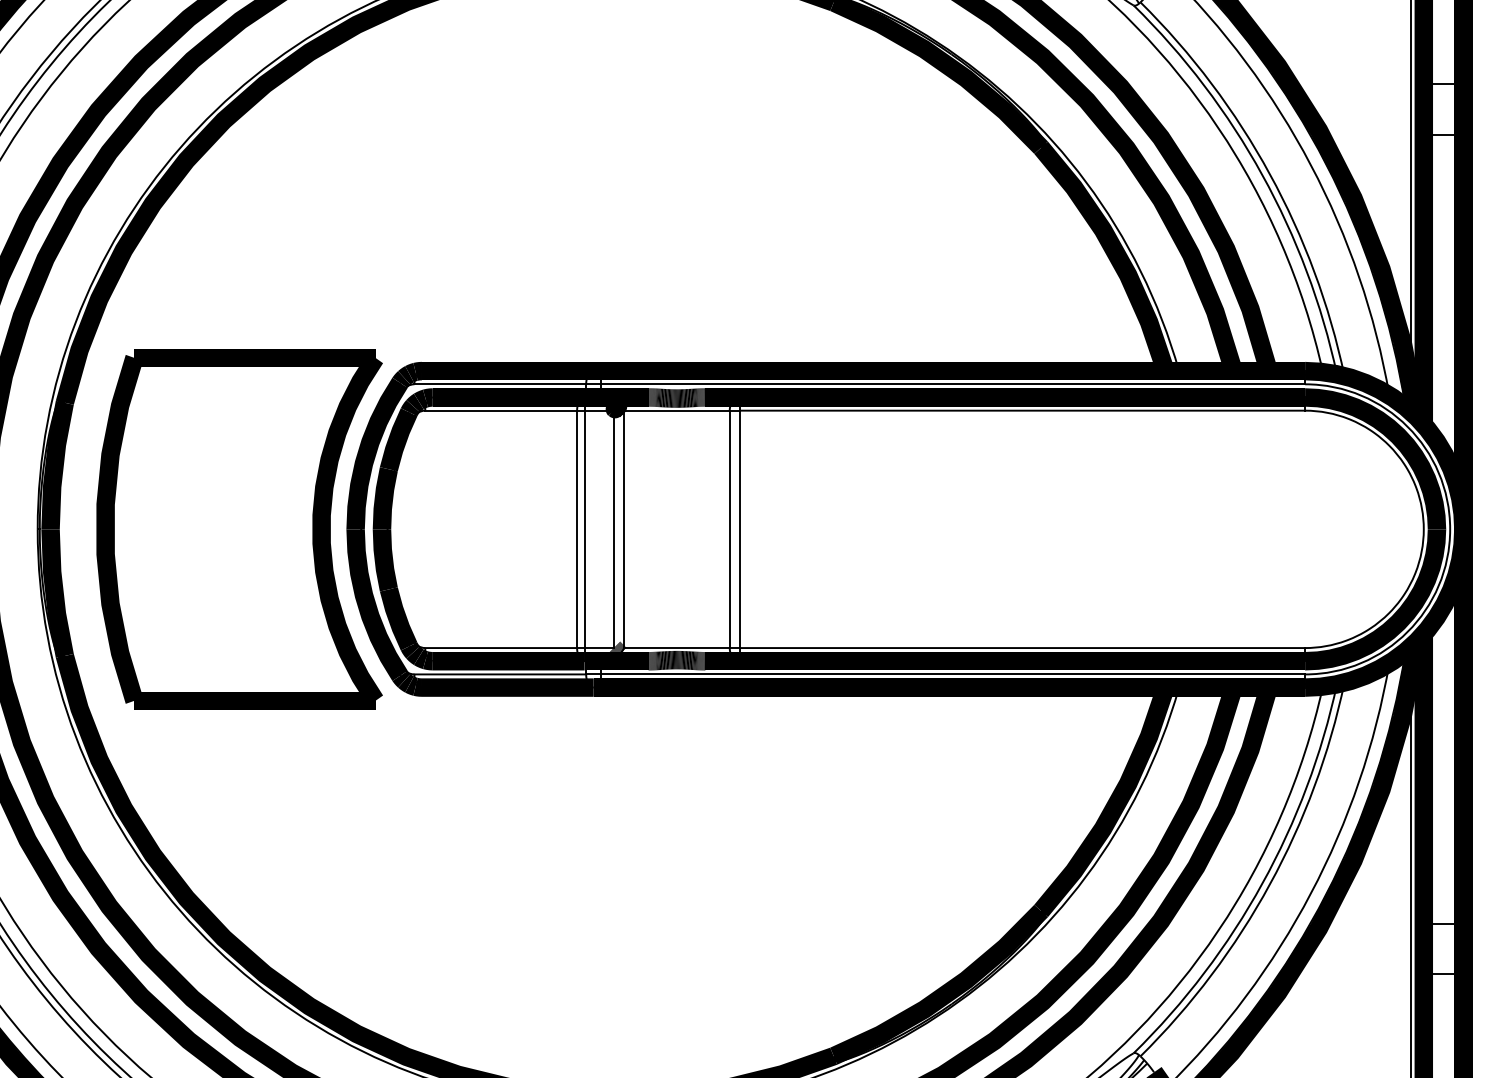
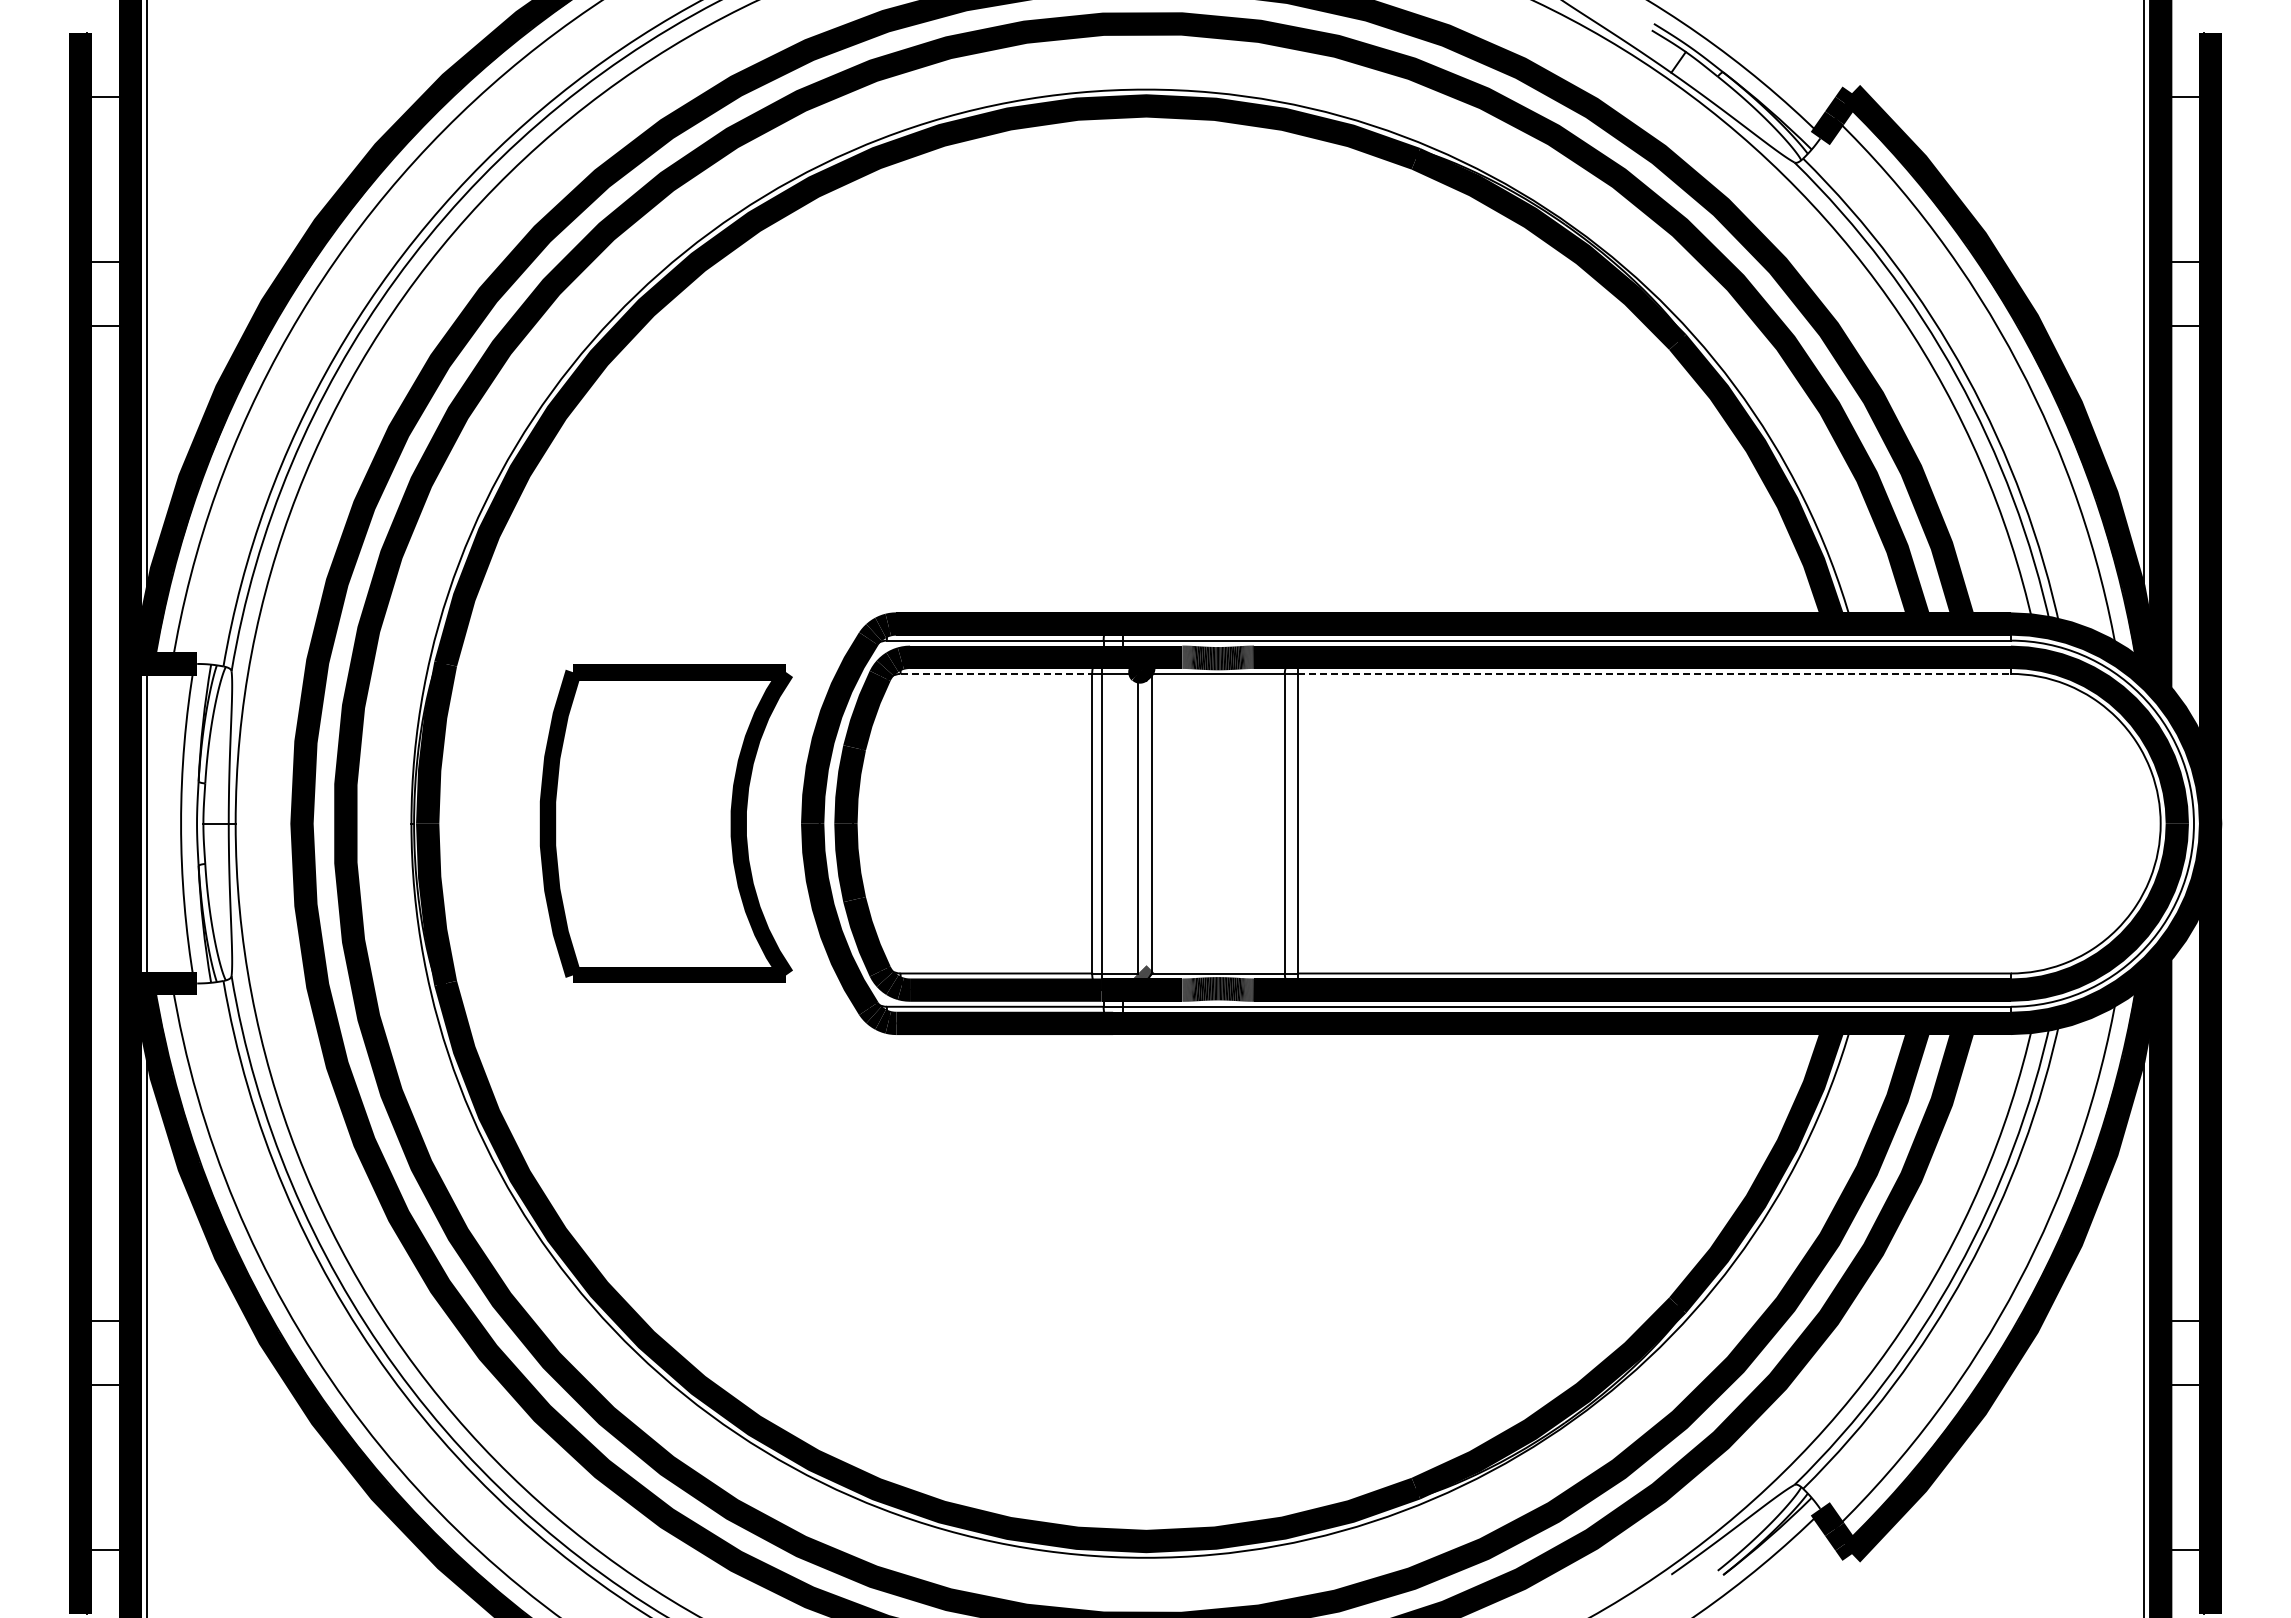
line: (501, 410) -> (996, 673), solid -> dashed
line: (1023, 410) -> (1655, 673), solid -> dashed
part: (239, 529) -> (666, 823), size x0.7

